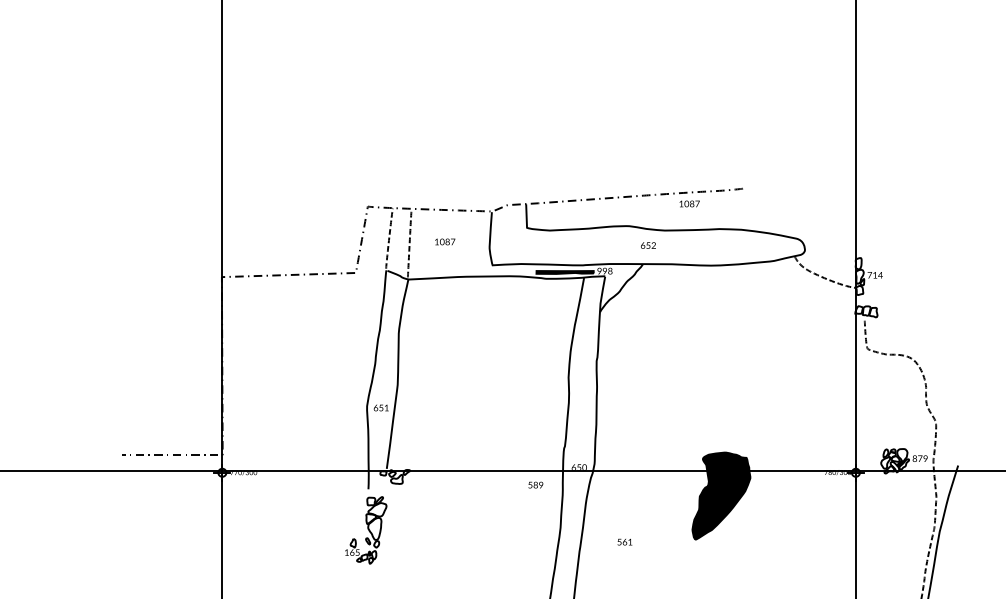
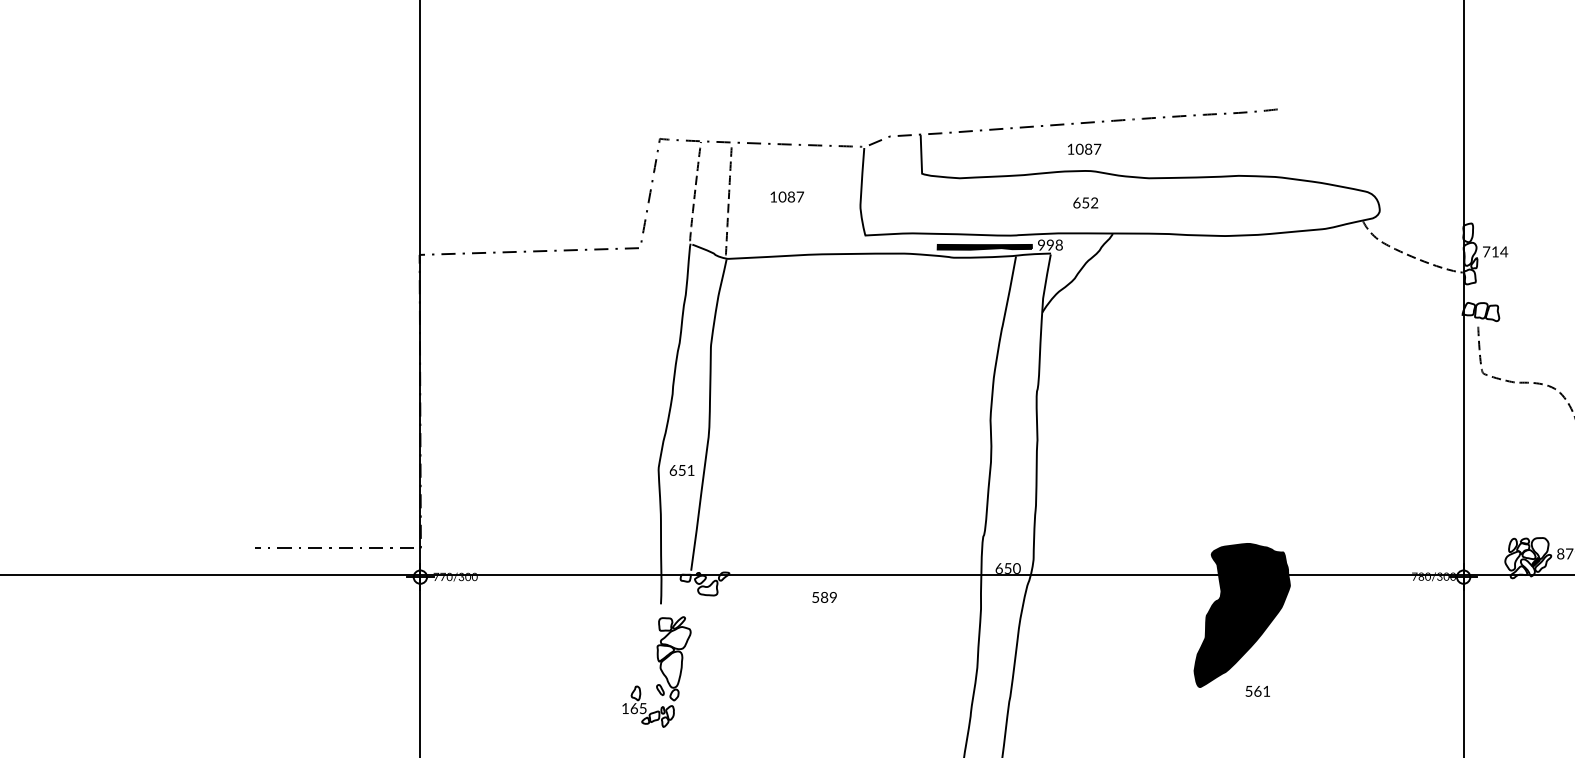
text: (689, 203) -> (1084, 148), moved
text: (648, 245) -> (1085, 202), moved
text: (535, 484) -> (824, 596), moved
text: (624, 541) -> (1257, 690), moved

